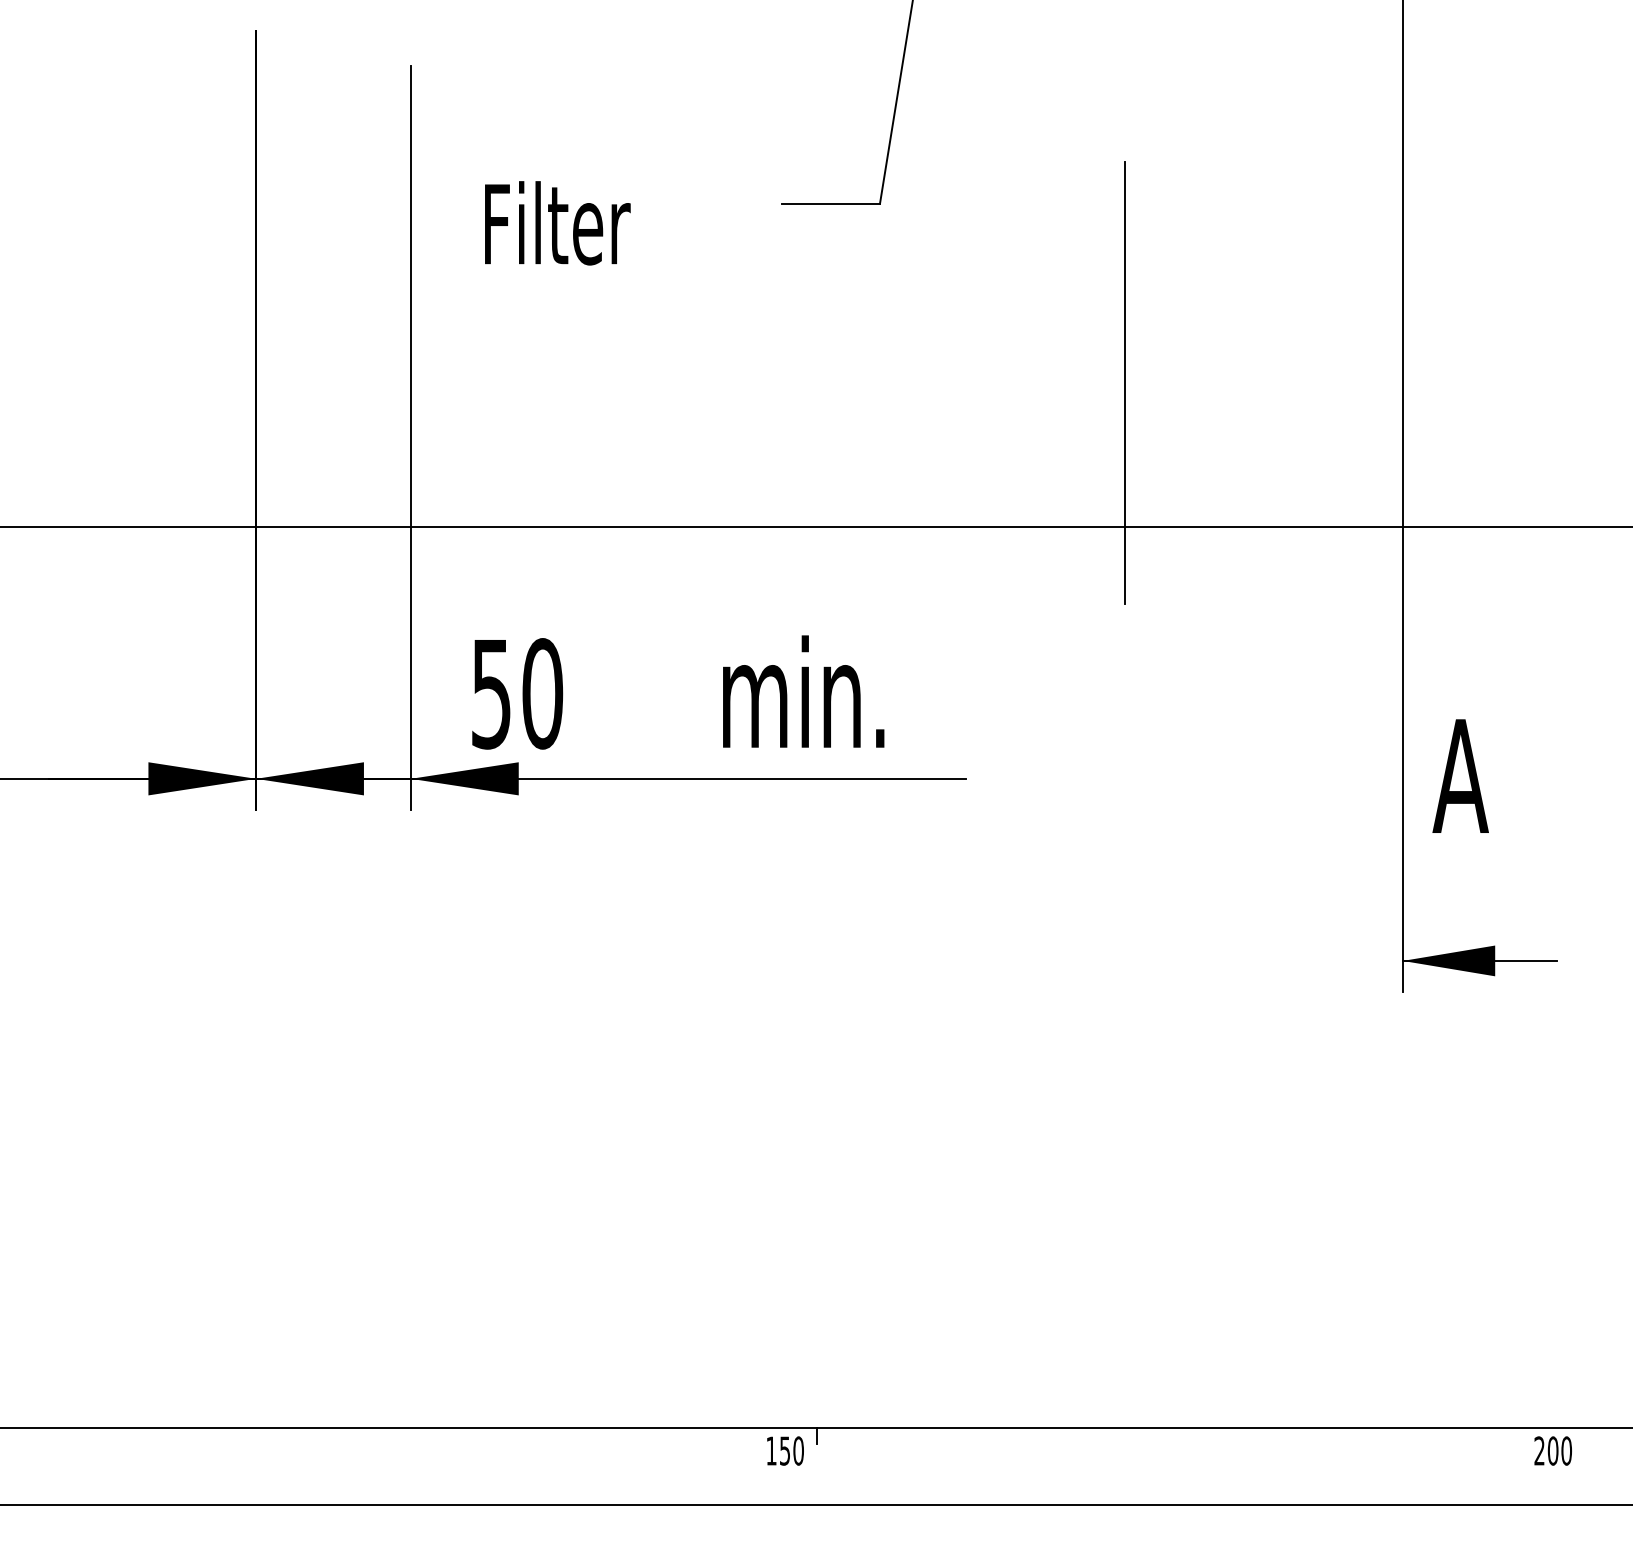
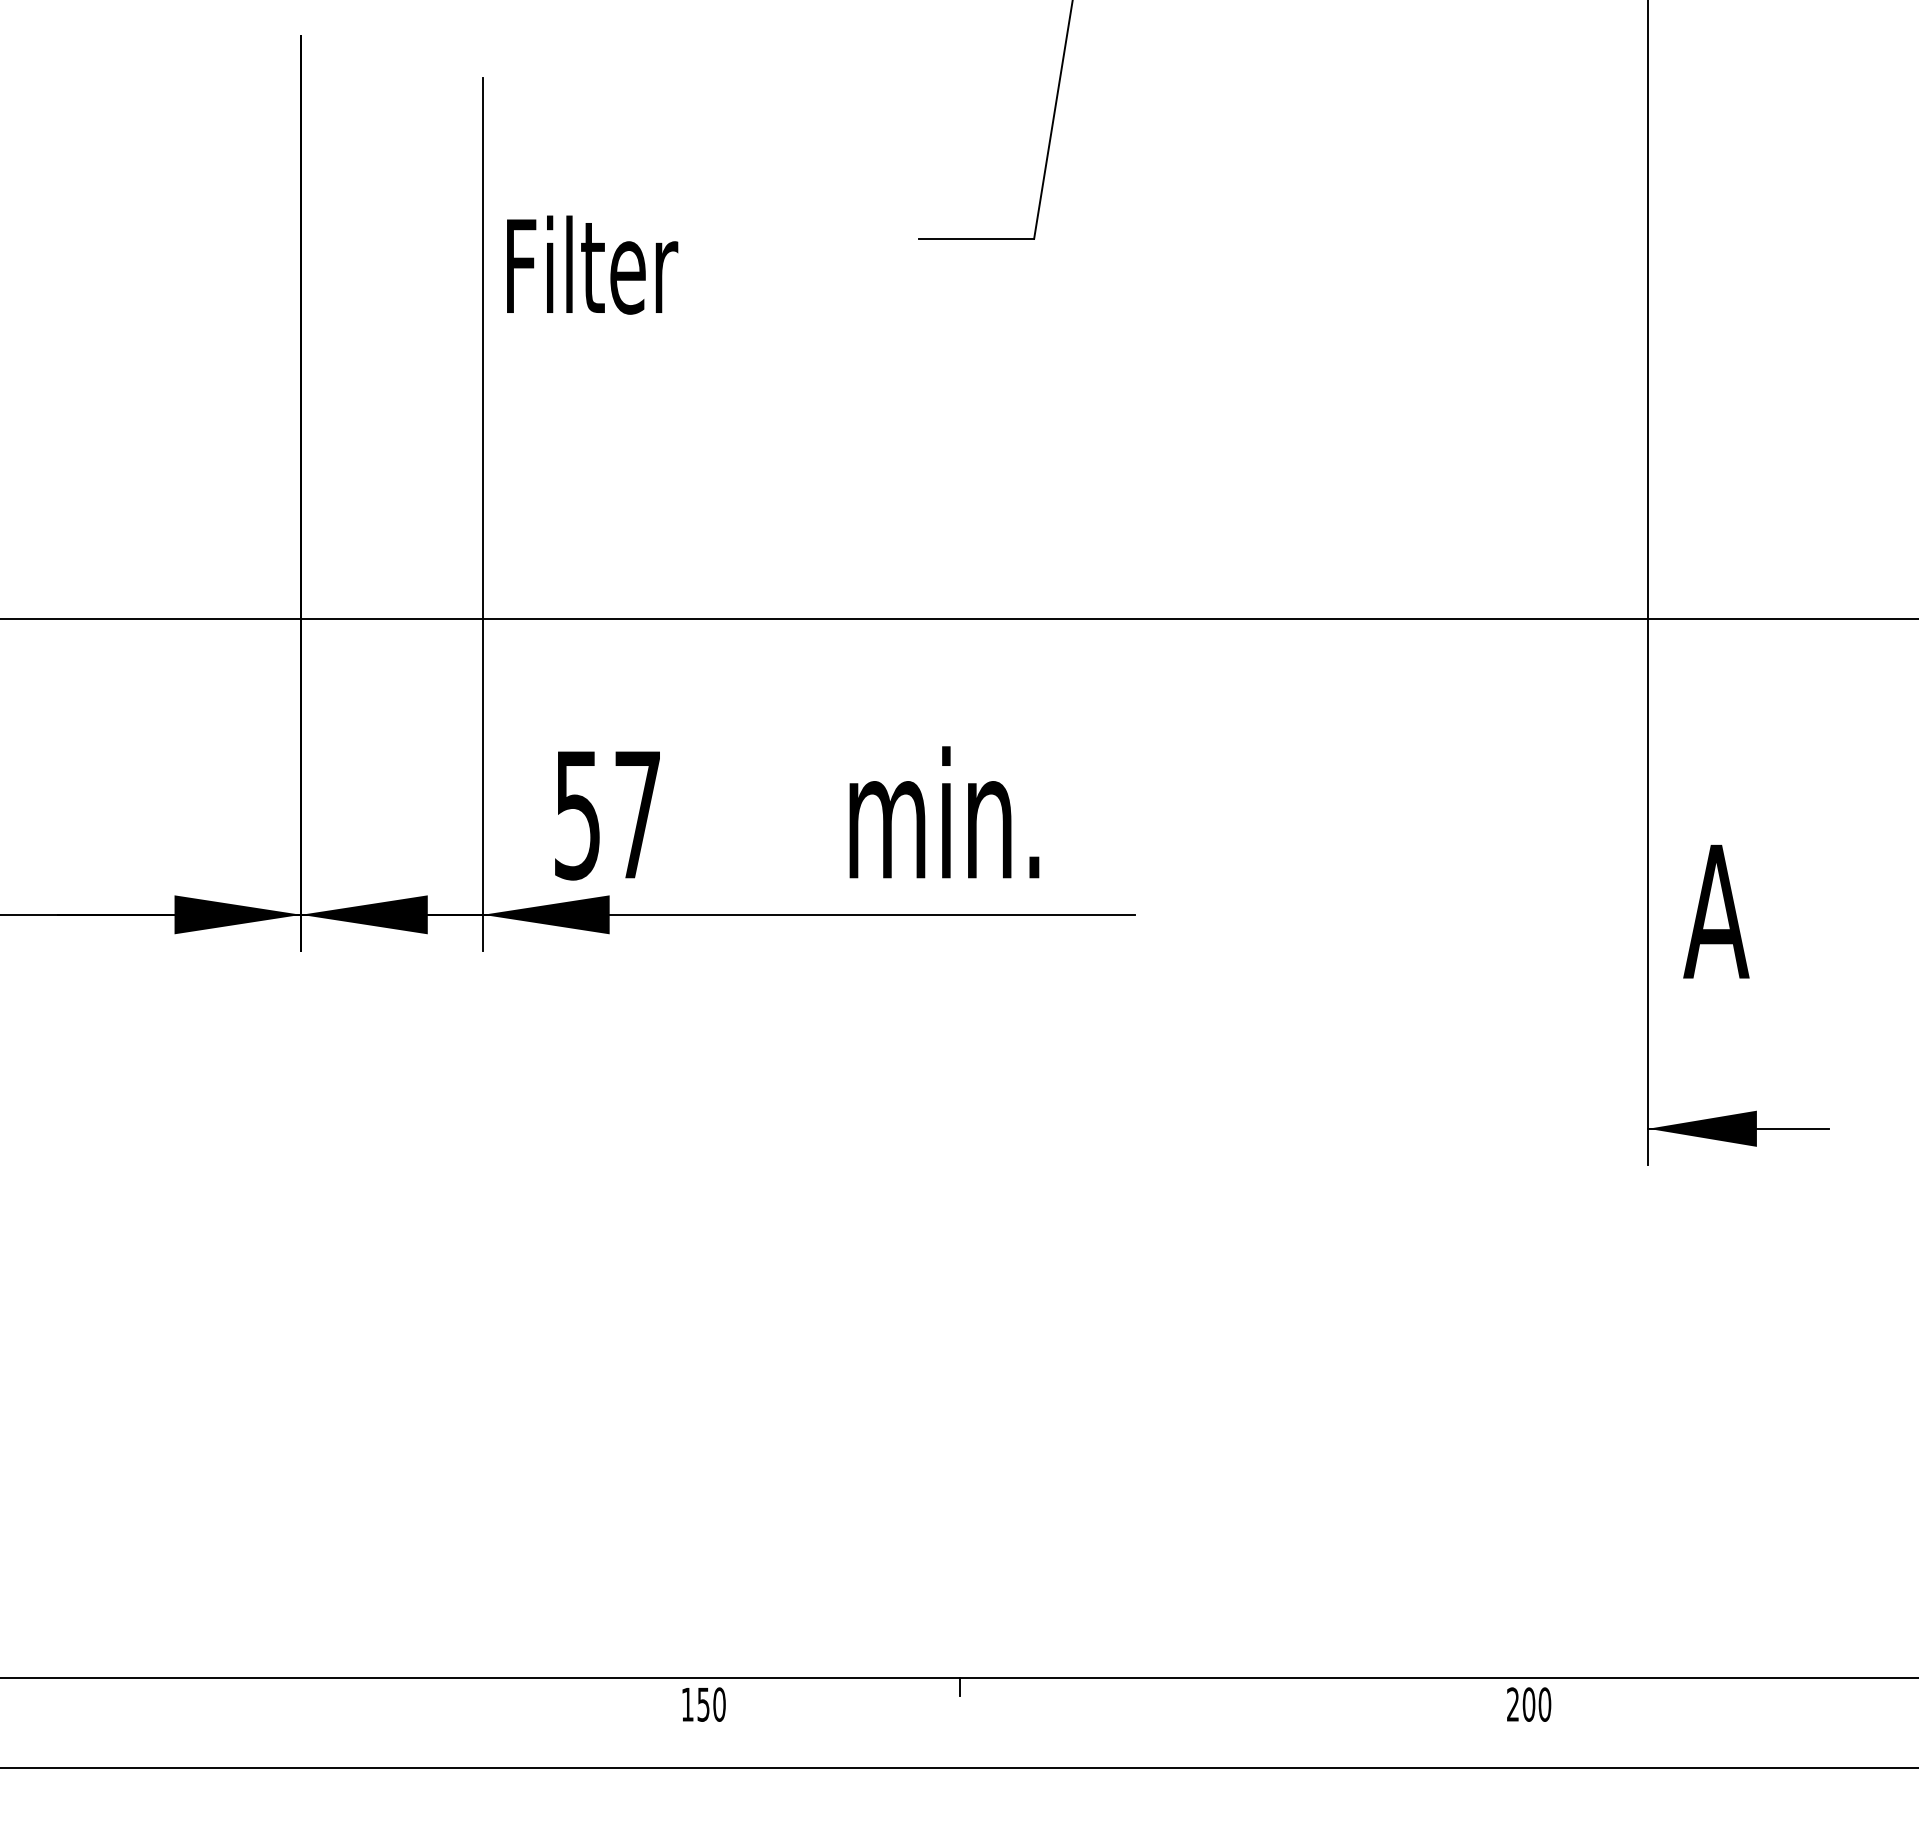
text: (557, 222) -> (592, 264), moved
line: (1124, 382) -> (1321, 449), removed
text: (542, 693) -> (637, 814), 50 -> 57
text: (785, 1450) -> (703, 1704), moved
text: (1553, 1450) -> (1529, 1704), moved

